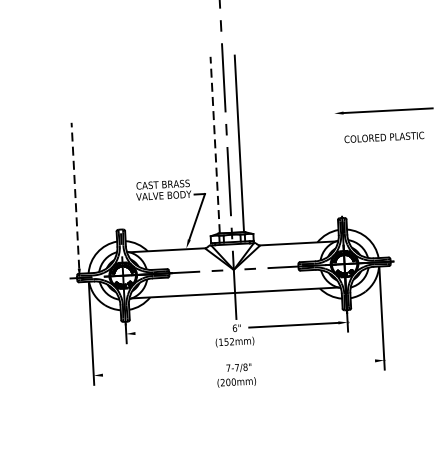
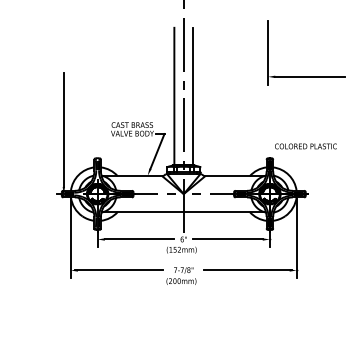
line: (333, 82) -> (268, 52), added
text: (383, 137) -> (305, 146), moved
line: (215, 145) -> (174, 96), dashed -> solid
line: (74, 196) -> (63, 130), dashed -> solid
line: (180, 331) -> (139, 239), added
line: (322, 363) -> (248, 270), added
line: (156, 372) -> (119, 270), added

